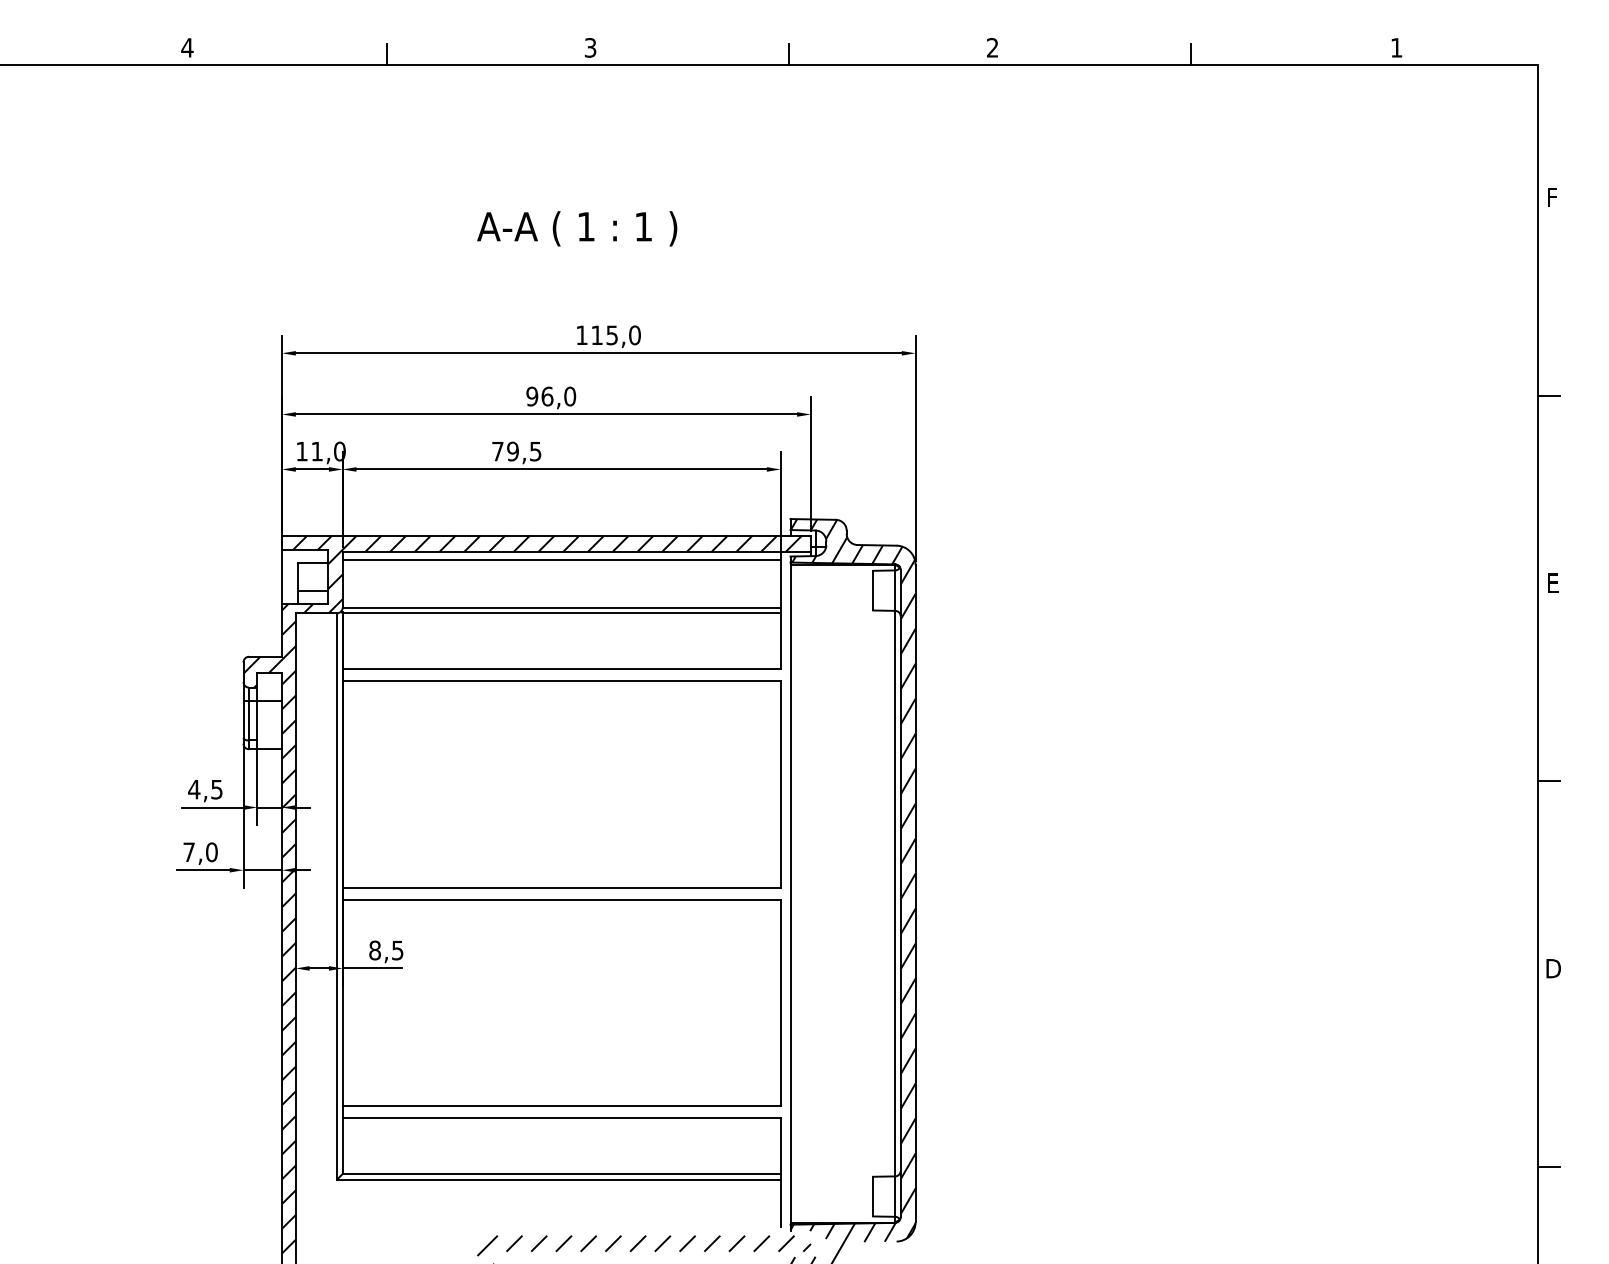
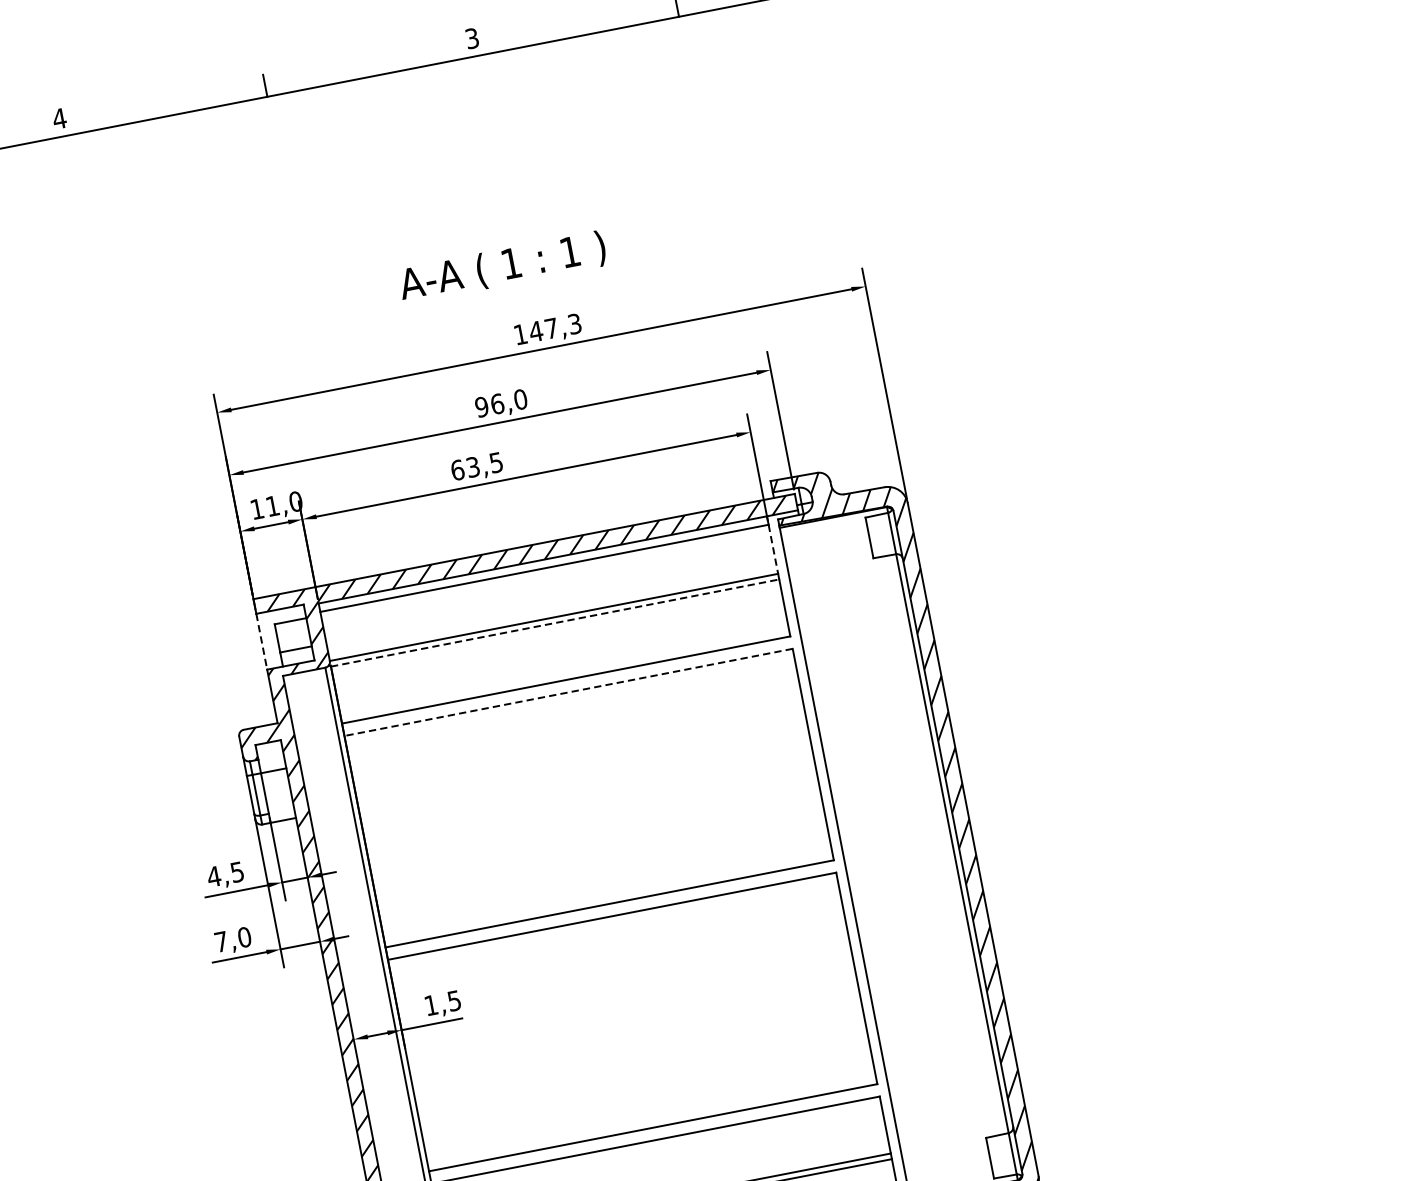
text: (577, 228) -> (502, 267), moved
text: (615, 335) -> (554, 328), 115,0 -> 147,3
text: (505, 451) -> (465, 468), 79,5 -> 63,5
line: (282, 577) -> (262, 642), solid -> dashed
line: (780, 583) -> (773, 549), solid -> dashed
line: (561, 613) -> (555, 623), solid -> dashed
line: (561, 681) -> (568, 692), solid -> dashed
text: (374, 950) -> (430, 1005), 8,5 -> 1,5

